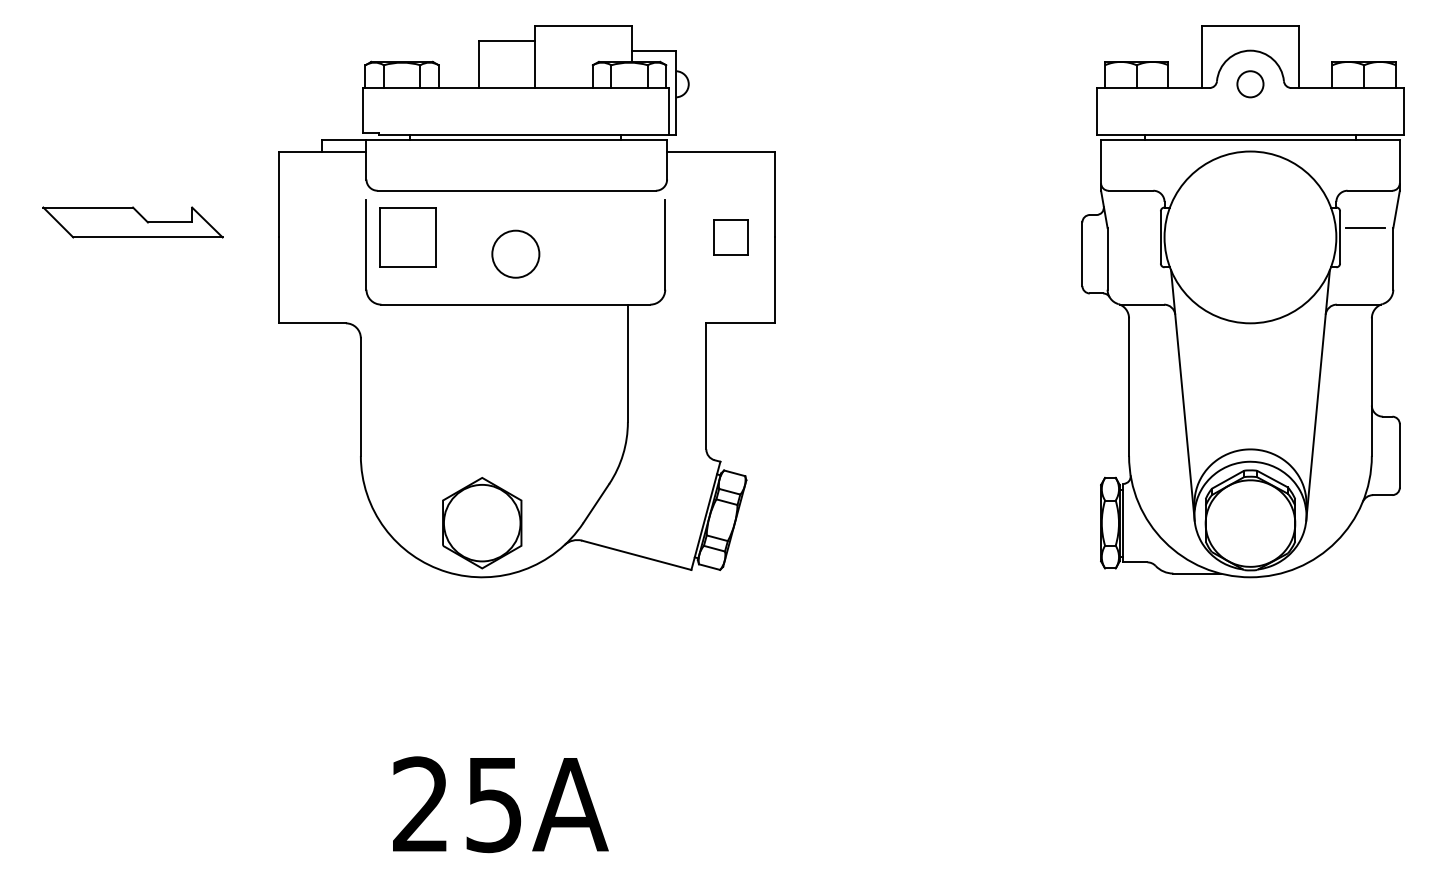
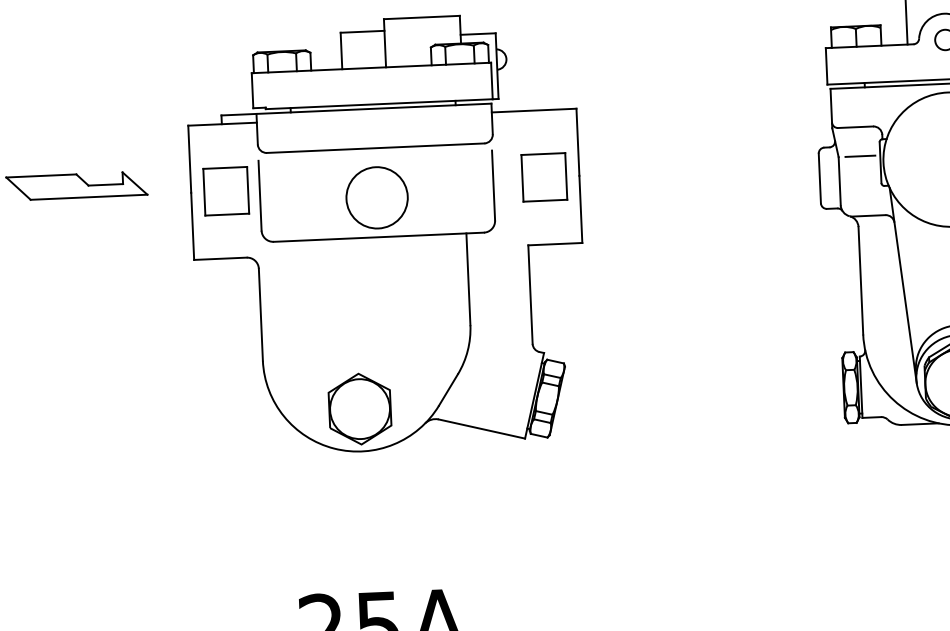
line: (1135, 228) -> (860, 156), added
part: (407, 237) -> (226, 191), moved
part: (730, 237) -> (544, 177), size x1.67
circle: (515, 254) -> (376, 198), size x1.67

